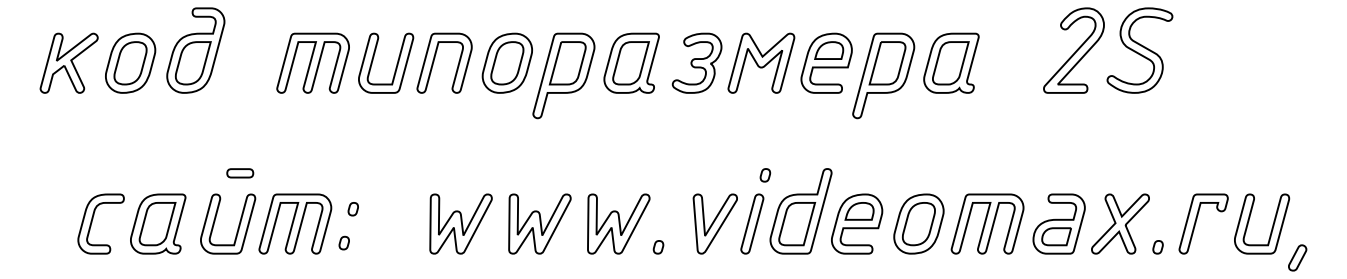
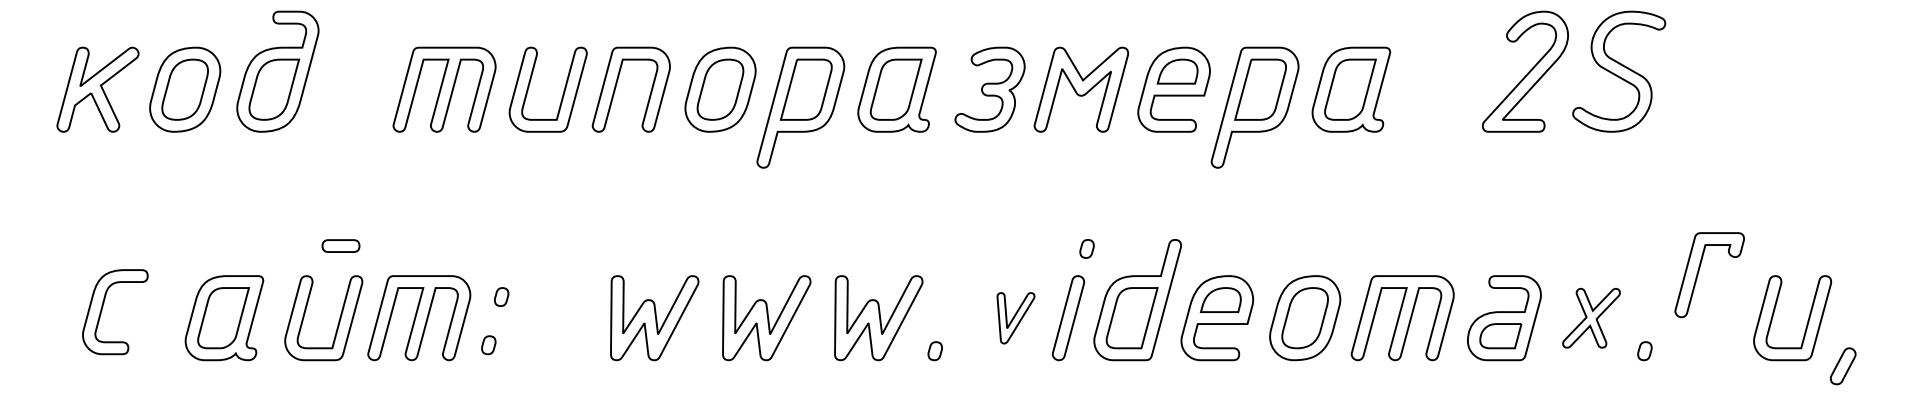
part: (92, 220) -> (103, 307), moved
part: (1196, 221) -> (1699, 271), moved
part: (715, 224) -> (1015, 318), size x0.6
part: (1120, 224) -> (1591, 318), size x0.7

